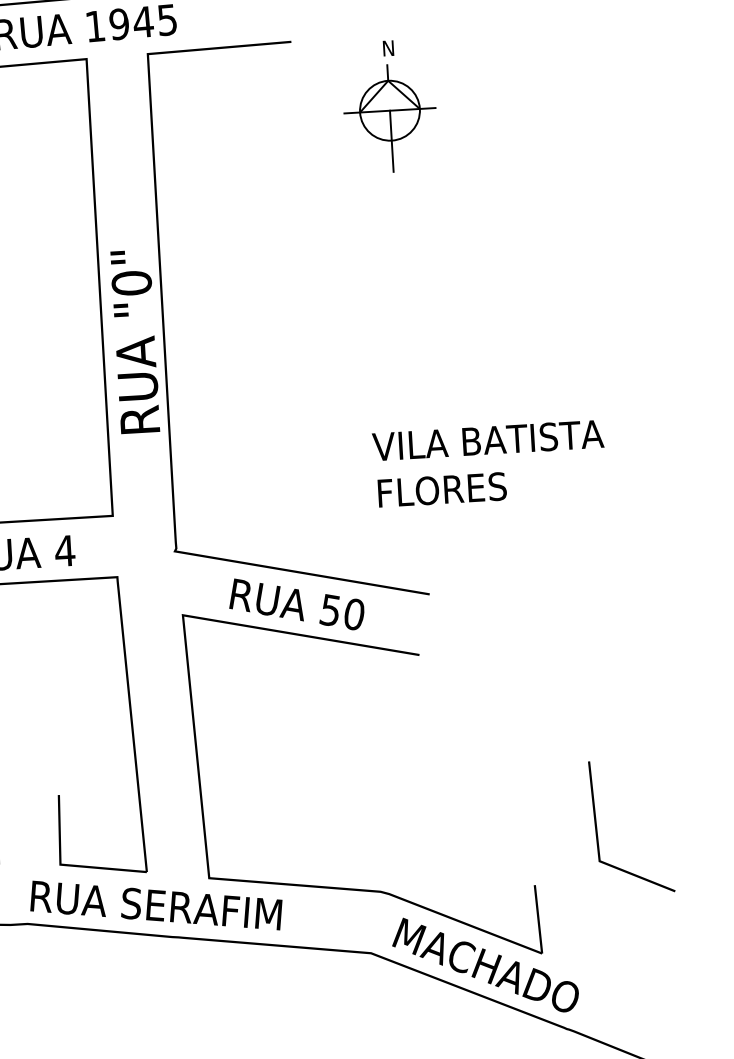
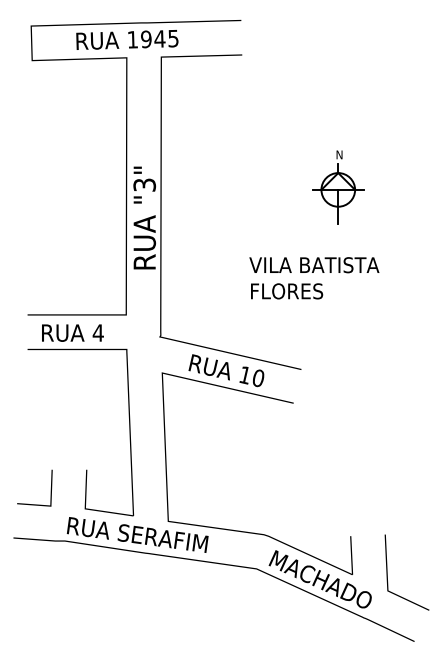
part: (390, 106) -> (338, 187), moved
text: (131, 282) -> (144, 184), "0" -> "3"
text: (489, 464) -> (314, 278), moved
text: (329, 610) -> (244, 375), 50 -> 10
line: (597, 828) -> (387, 572), moved

